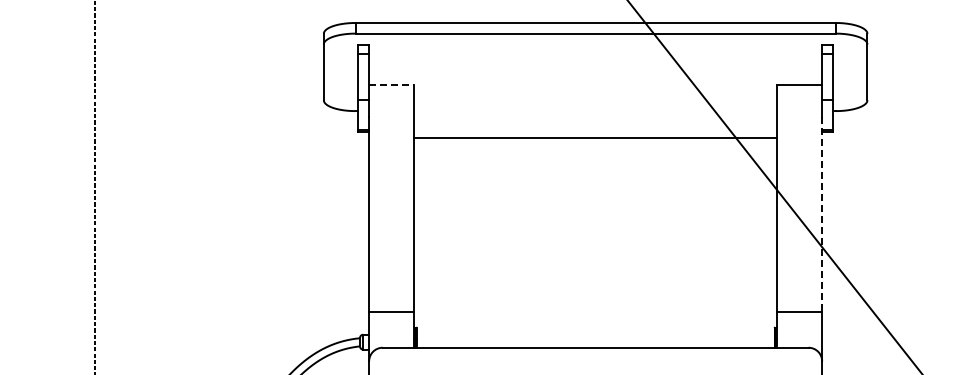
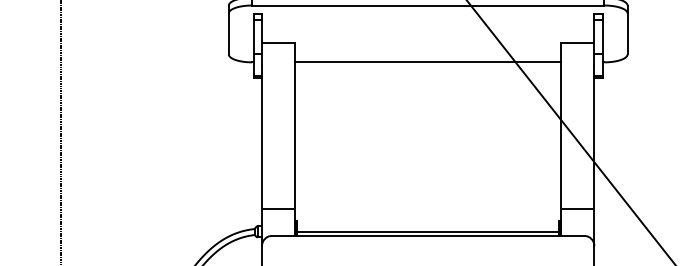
line: (391, 84) -> (278, 42), dashed -> solid
line: (595, 138) -> (428, 62), moved
line: (822, 214) -> (594, 138), dashed -> solid
line: (595, 342) -> (428, 232), added

